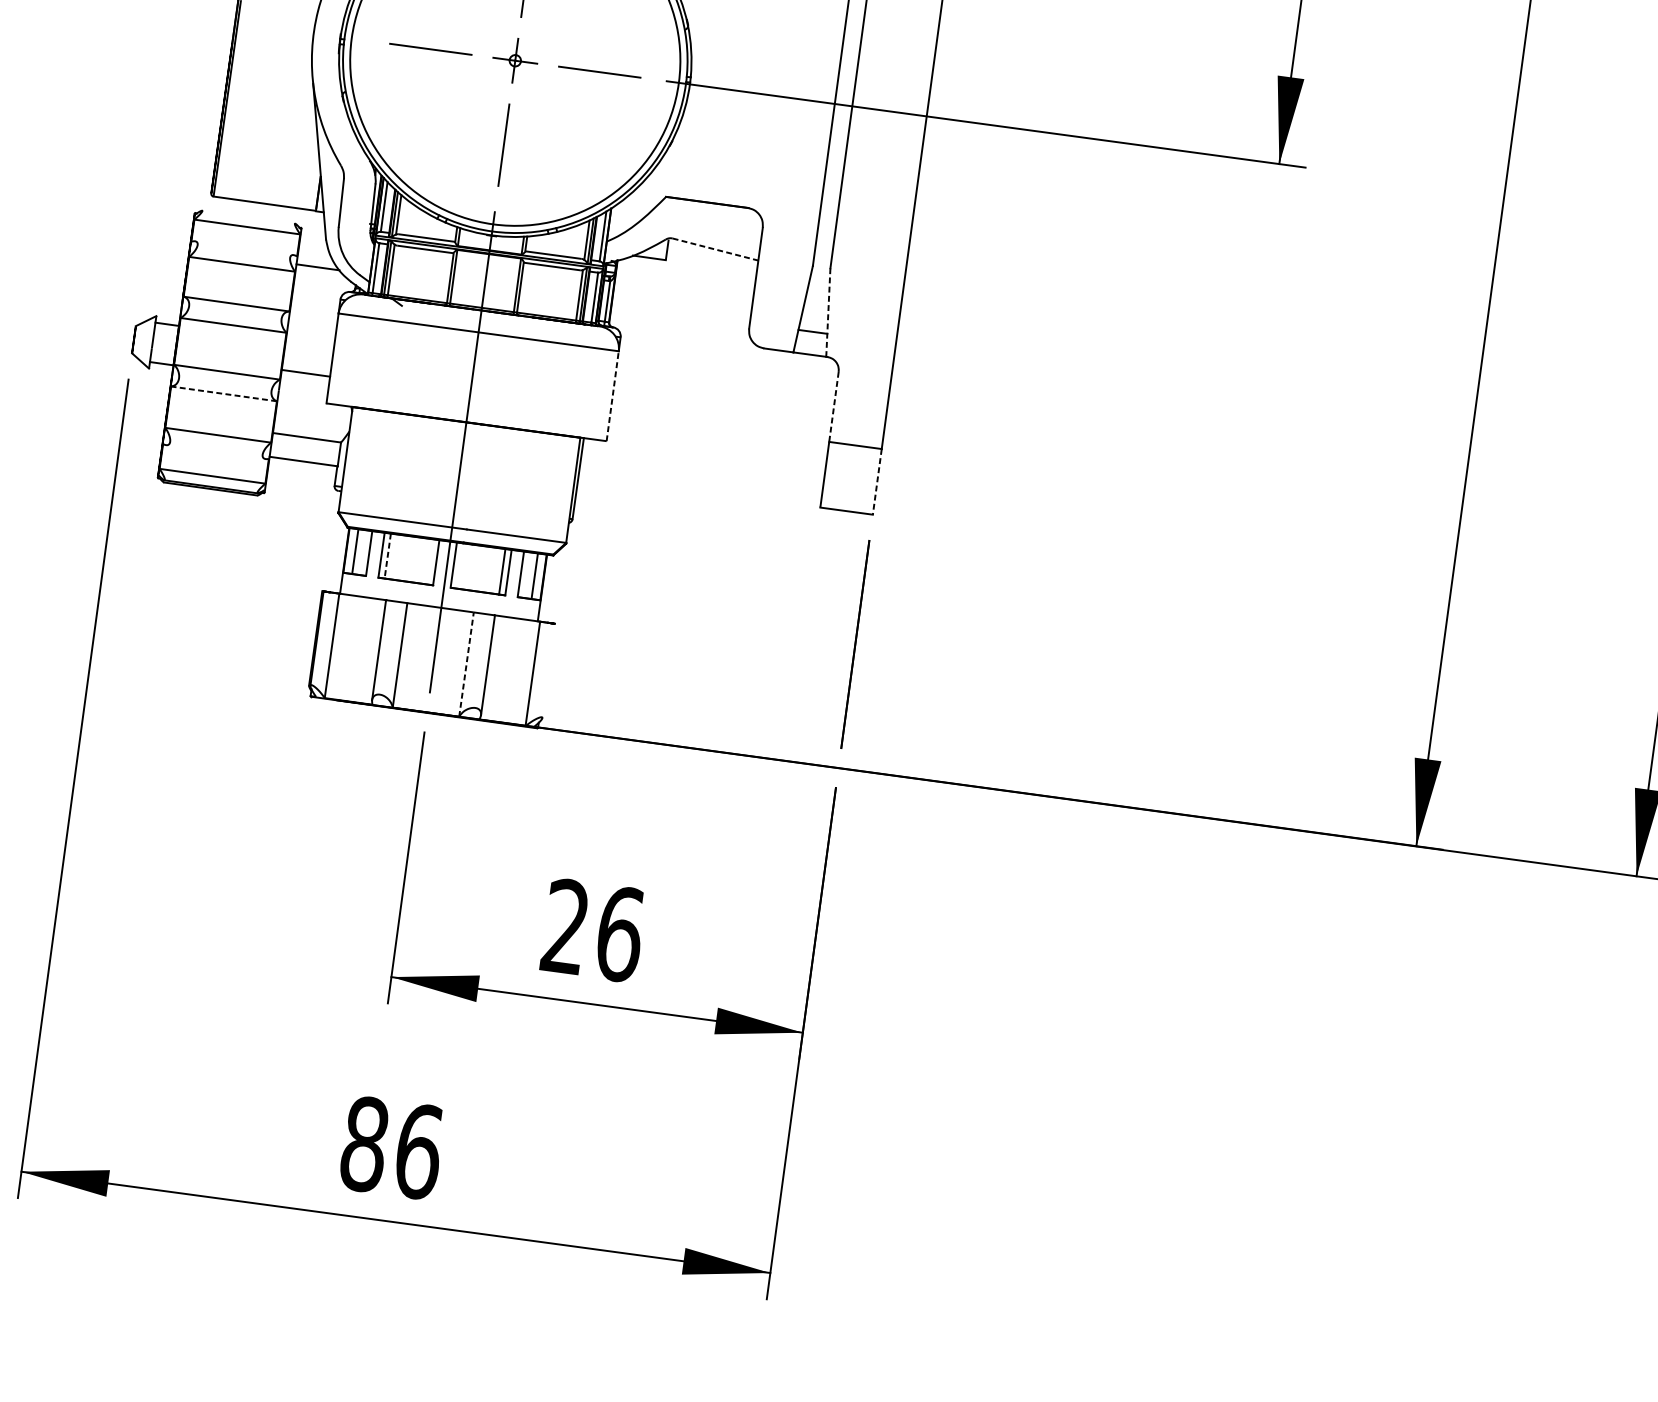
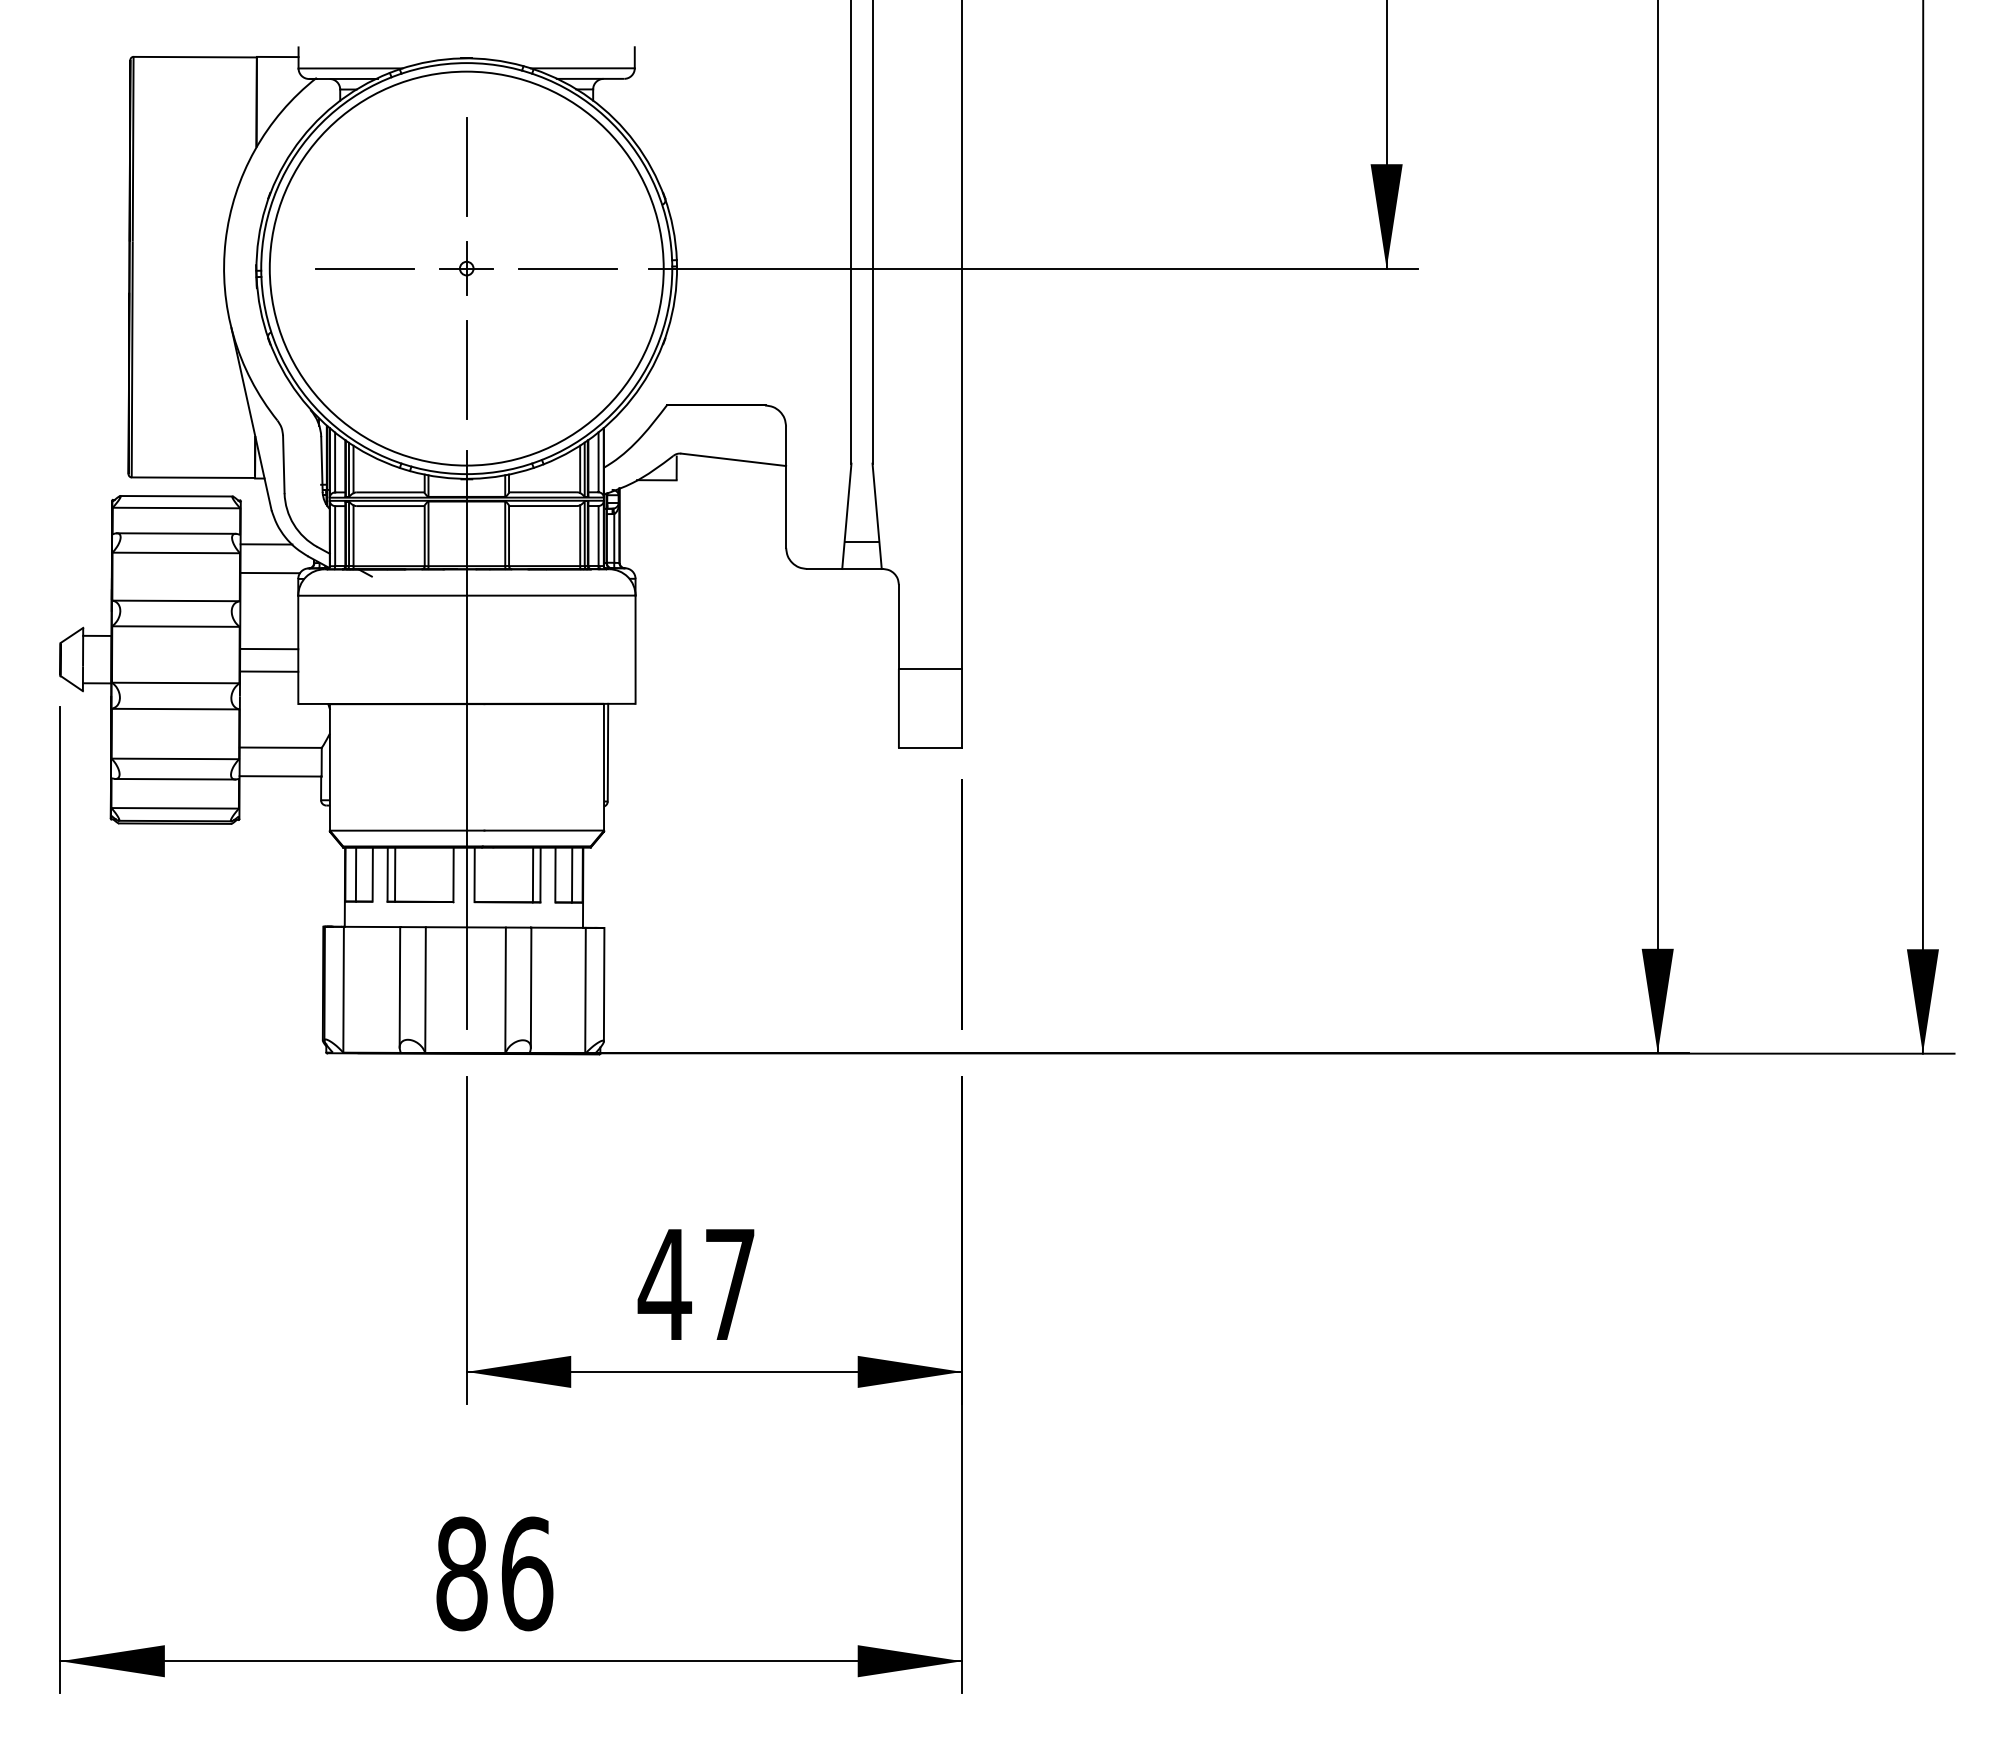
line: (248, 217) -> (176, 496), added
line: (243, 248) -> (175, 533), added
line: (715, 249) -> (733, 459), dashed -> solid
line: (317, 290) -> (269, 572), added
line: (828, 312) -> (877, 516), dashed -> solid
line: (308, 354) -> (269, 648), added
line: (223, 394) -> (175, 709), dashed -> solid
line: (612, 396) -> (635, 649), dashed -> solid
line: (833, 407) -> (898, 627), dashed -> solid
line: (216, 451) -> (175, 778), added
line: (877, 481) -> (962, 708), dashed -> solid
line: (387, 556) -> (395, 875), dashed -> solid
line: (466, 664) -> (505, 990), dashed -> solid
line: (548, 670) -> (603, 984), added
text: (592, 930) -> (696, 1284), 26 -> 47

